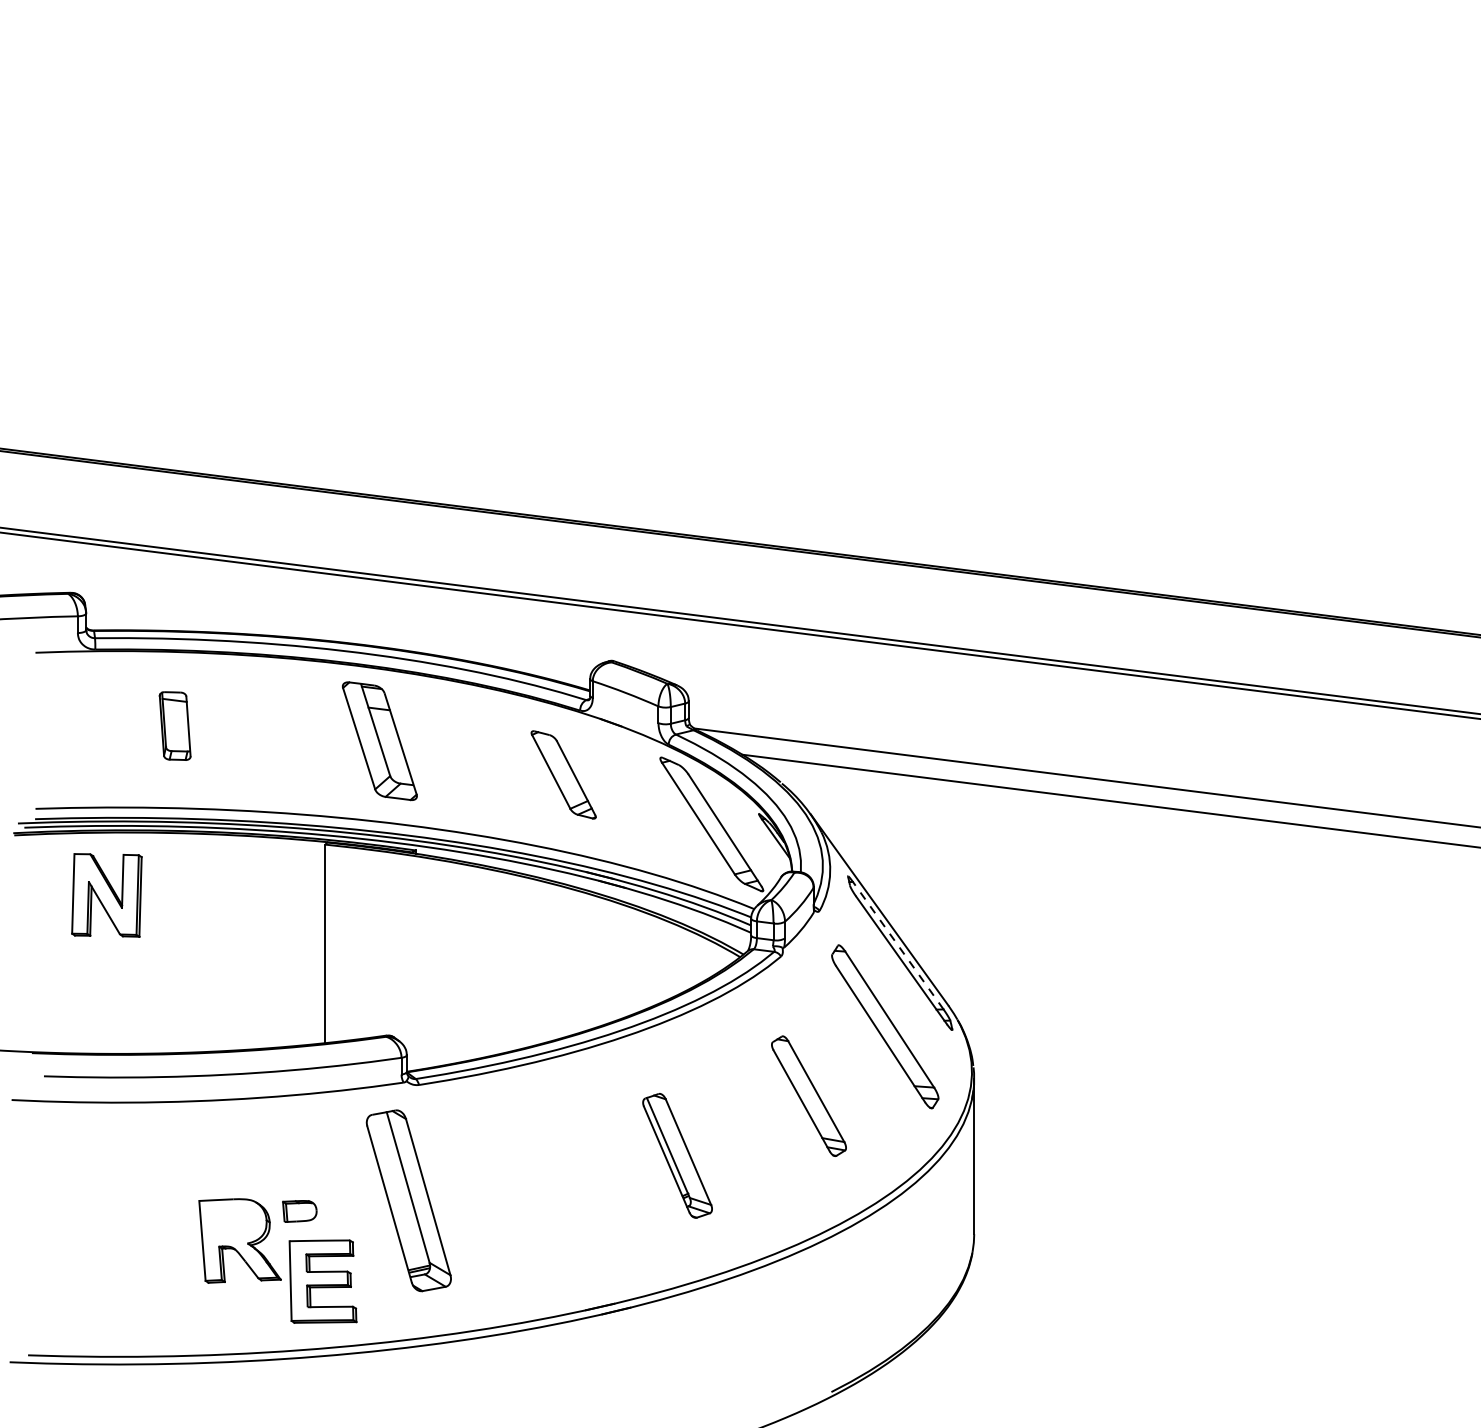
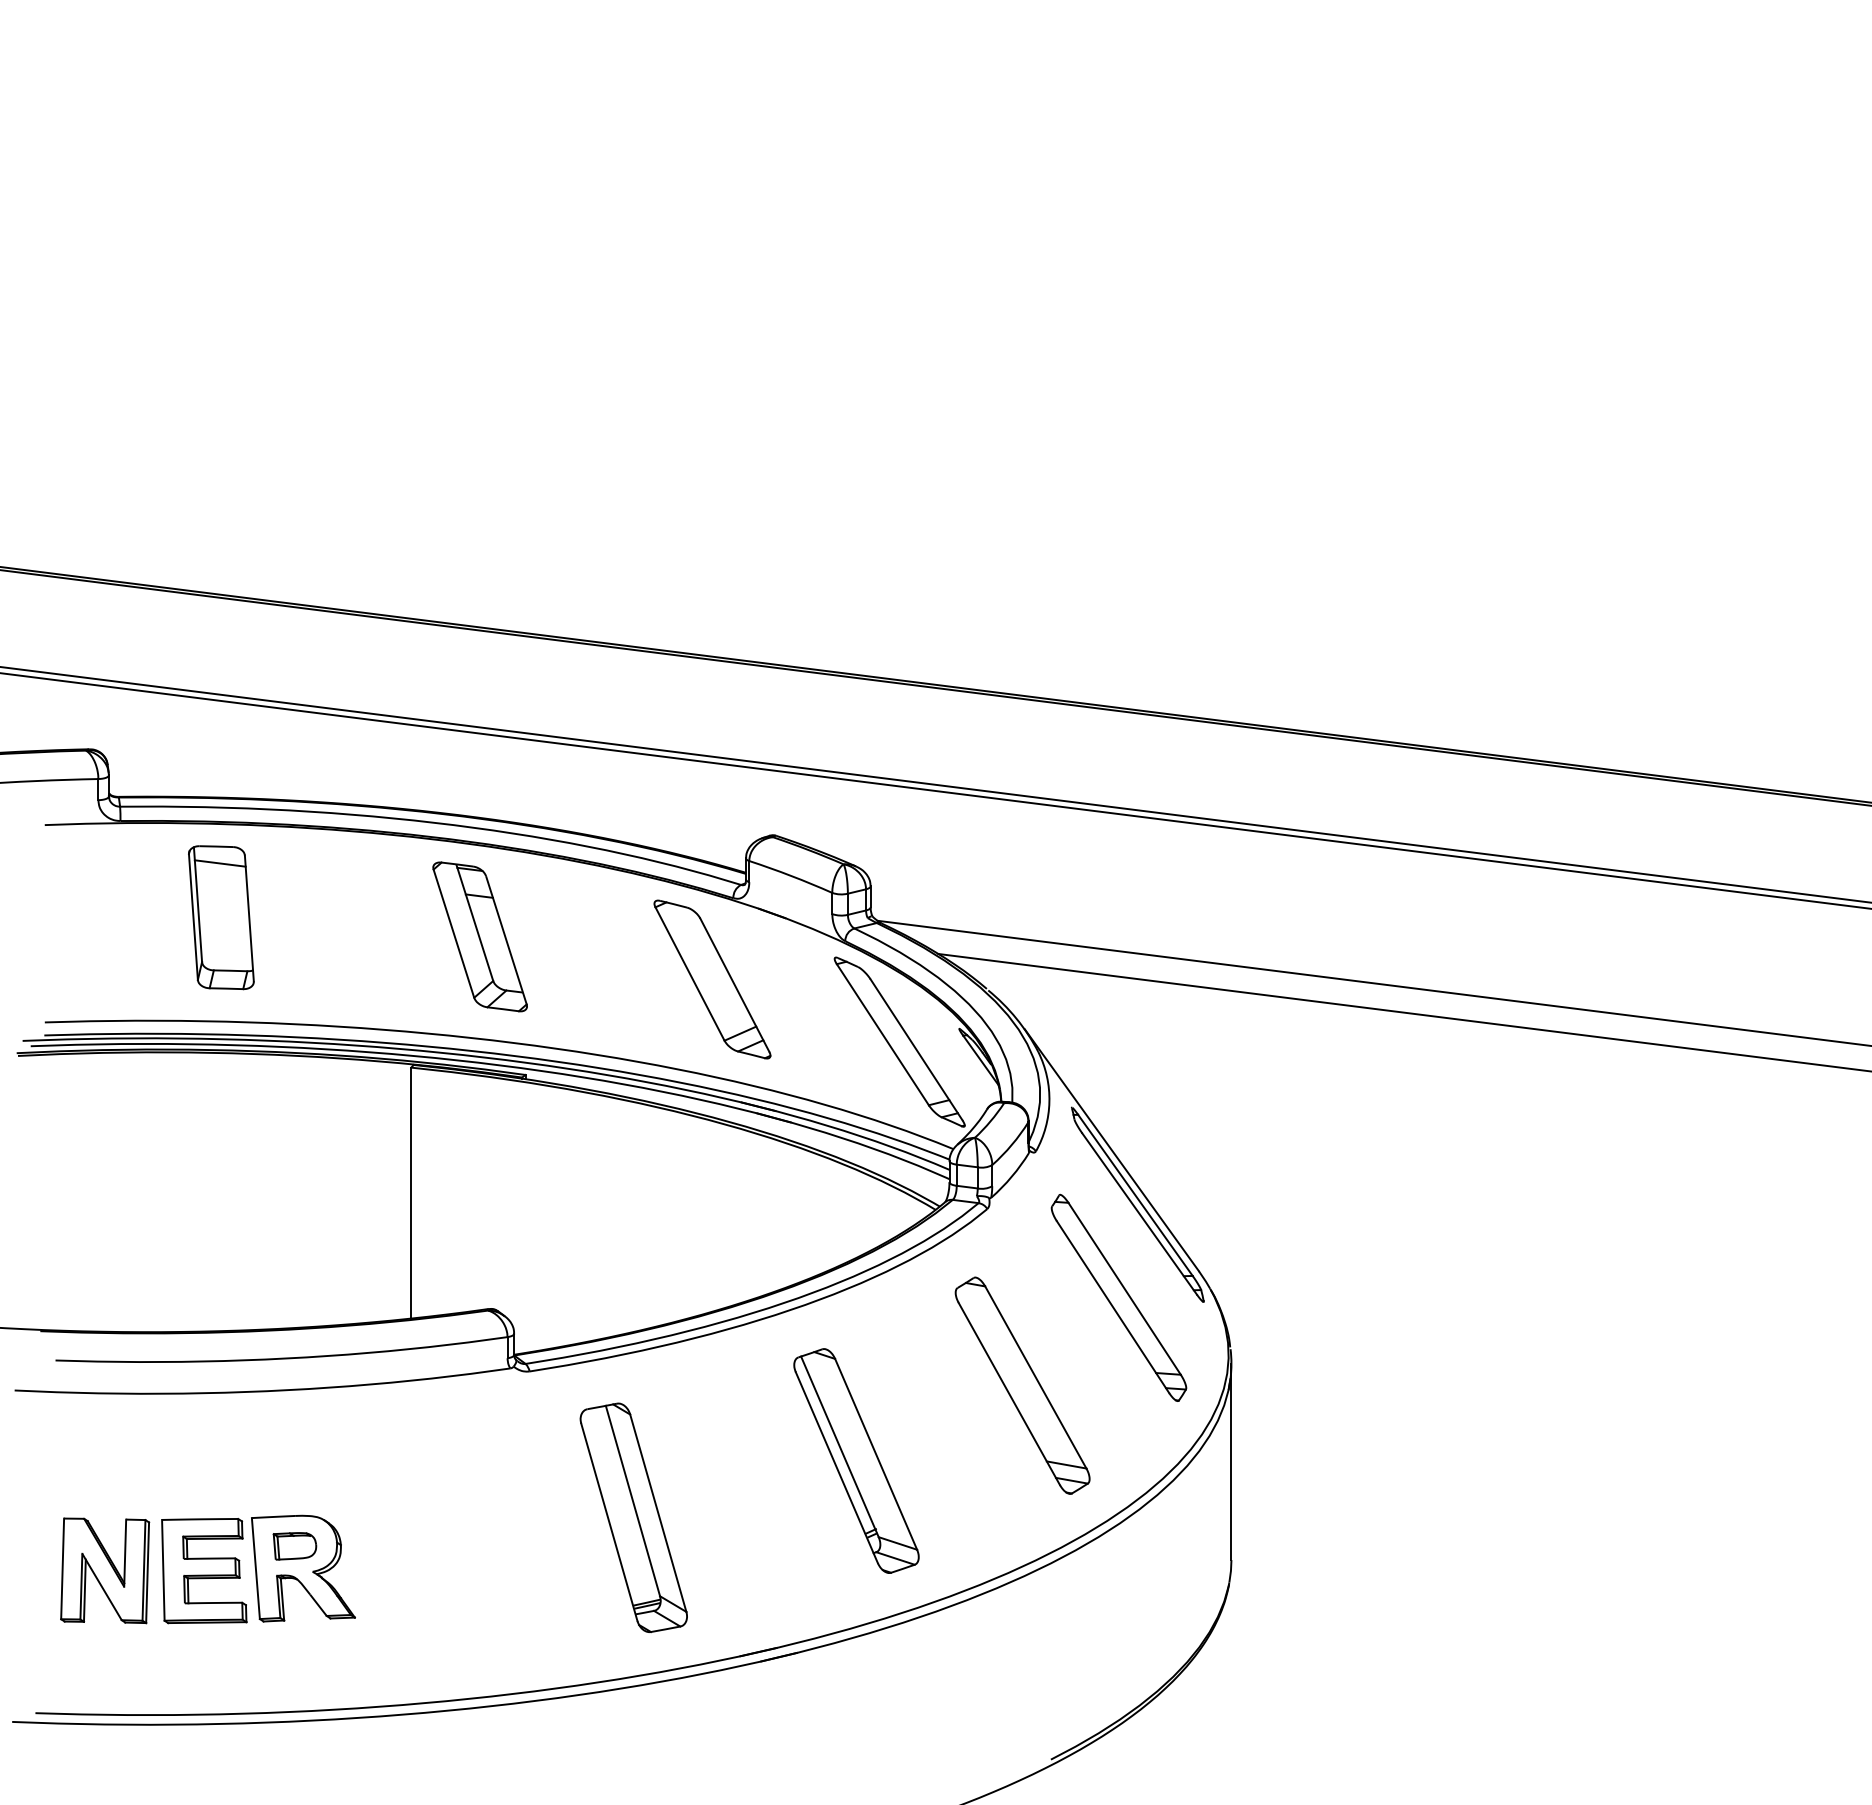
part: (175, 725) -> (221, 917), size x1.67
part: (563, 774) -> (712, 979), size x1.43
part: (107, 895) -> (105, 1570), moved
line: (898, 945) -> (1135, 1195), dashed -> solid
part: (808, 1096) -> (1022, 1385), size x1.43
part: (677, 1155) -> (856, 1460), size x1.43
part: (408, 1200) -> (633, 1517), moved
part: (299, 1211) -> (294, 1546), moved
part: (323, 1282) -> (204, 1571), moved

